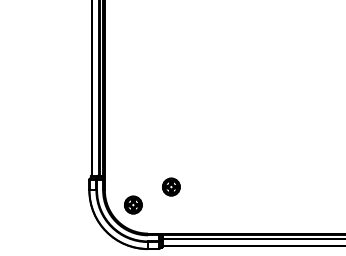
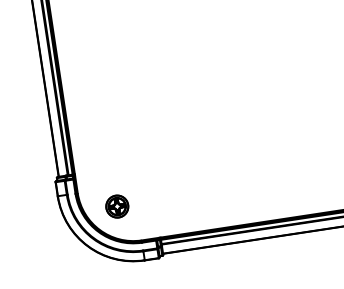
part: (171, 186) -> (162, 175), removed

